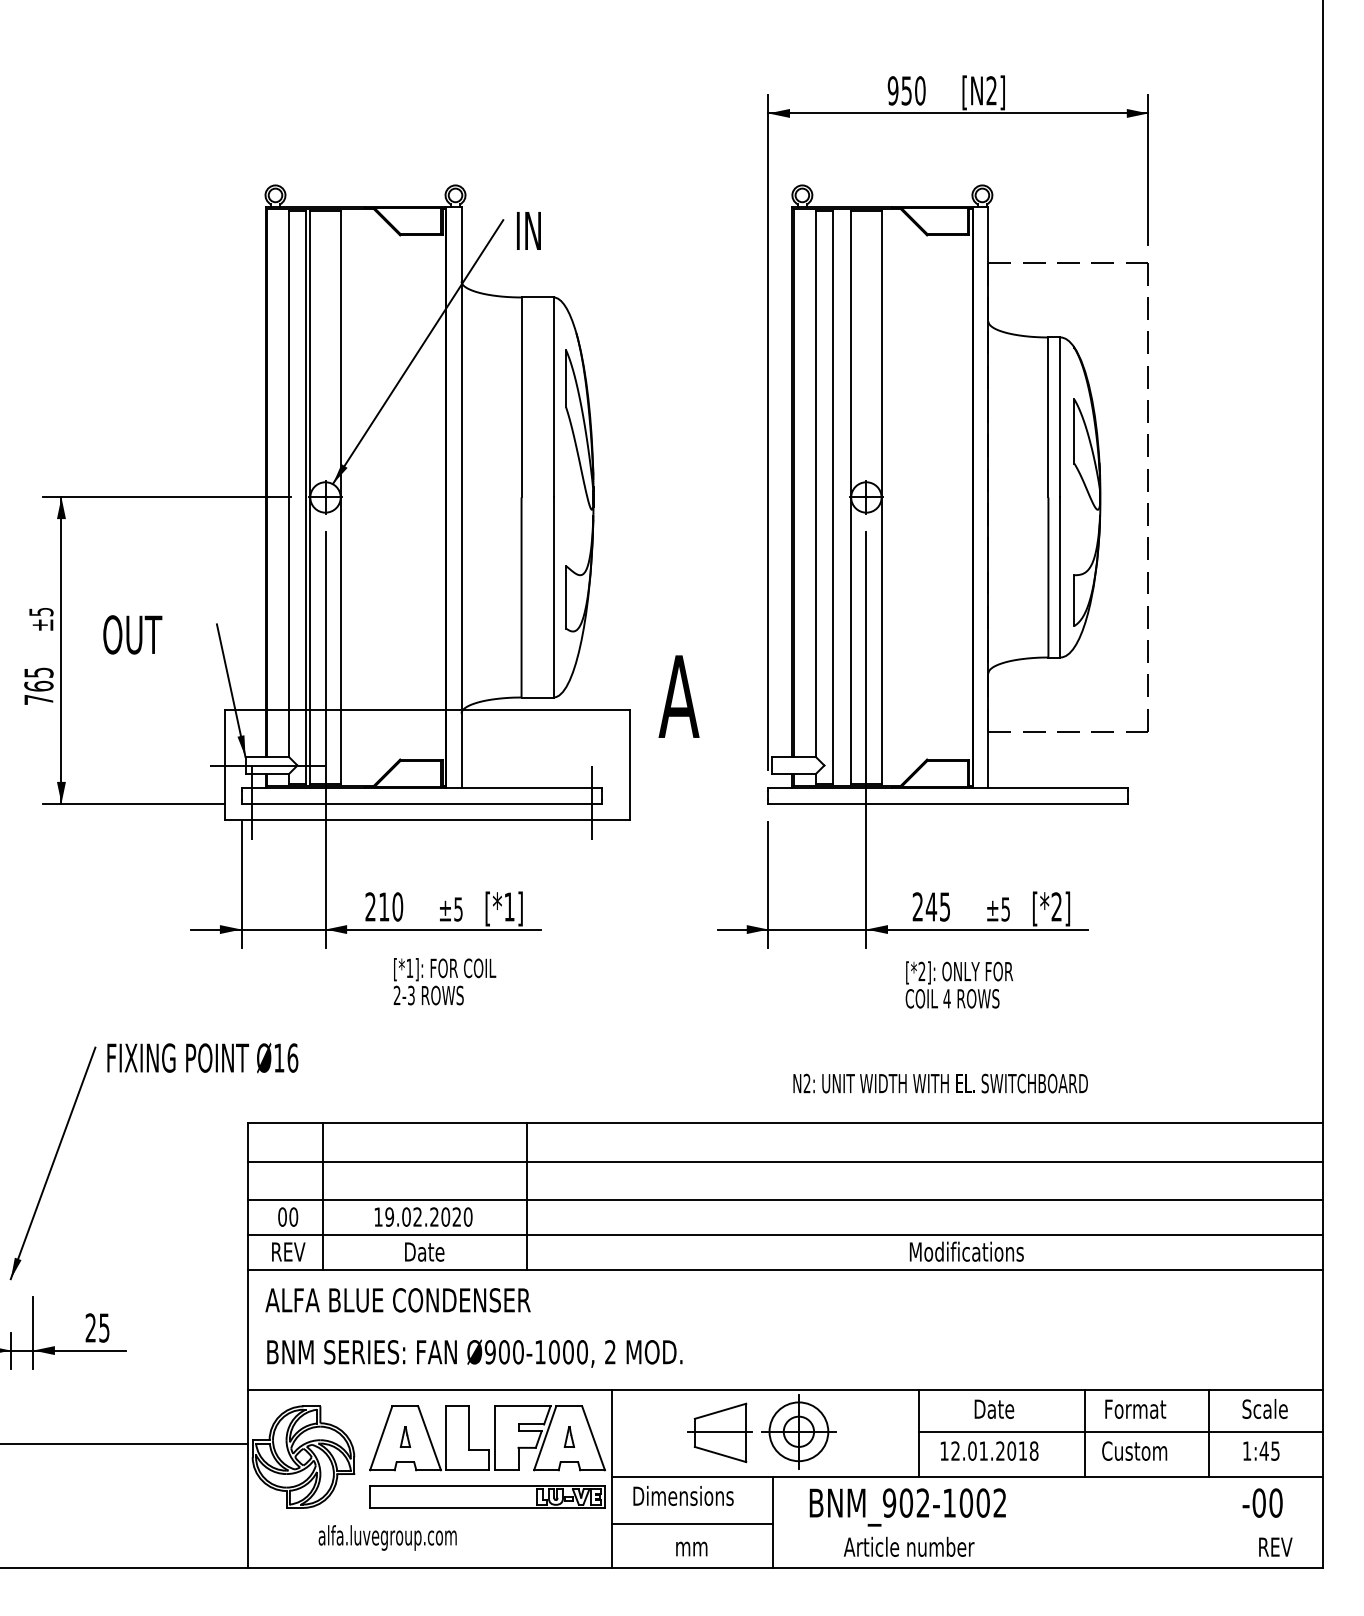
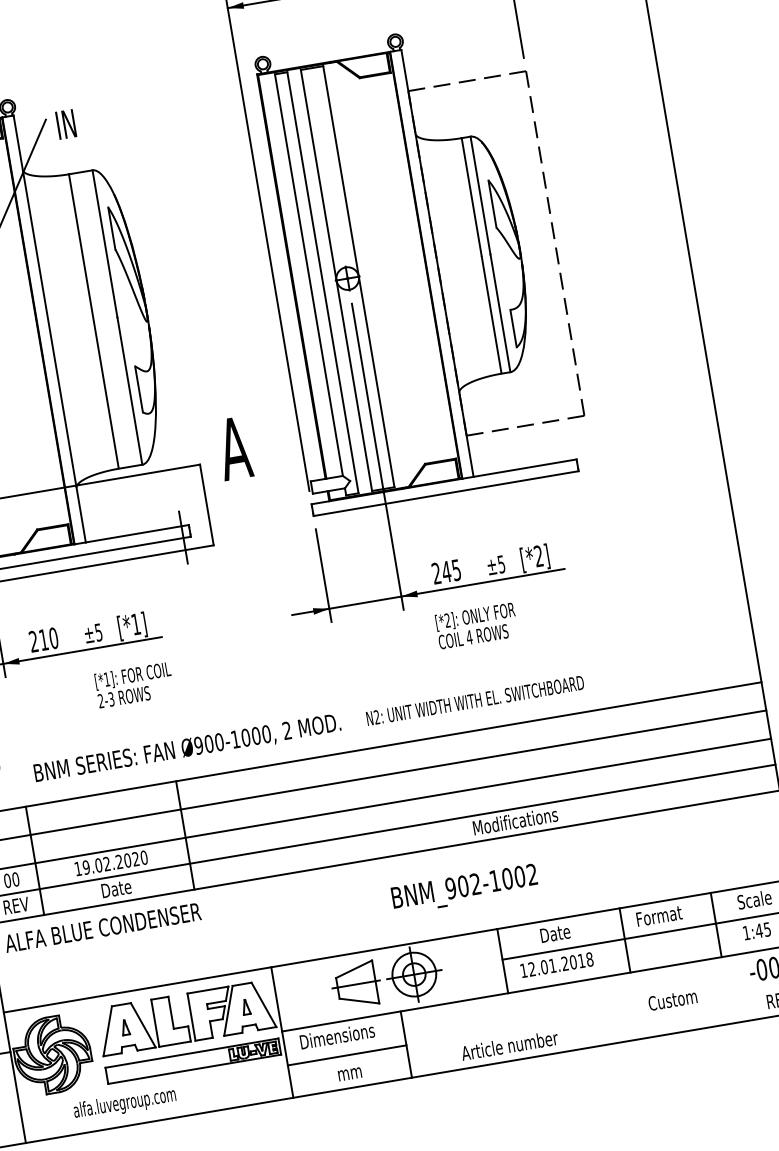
text: (444, 981) -> (134, 684), moved
text: (474, 1353) -> (187, 748), moved
text: (1134, 1450) -> (672, 999), moved
text: (907, 1507) -> (464, 889), moved

